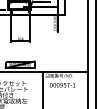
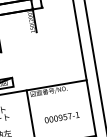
text: (62, 85) -> (61, 117), moved

